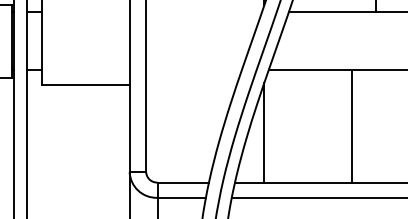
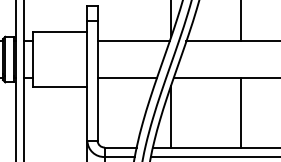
line: (203, 12) -> (133, 41), added
line: (194, 69) -> (127, 77), added
line: (351, 126) -> (240, 112), moved

